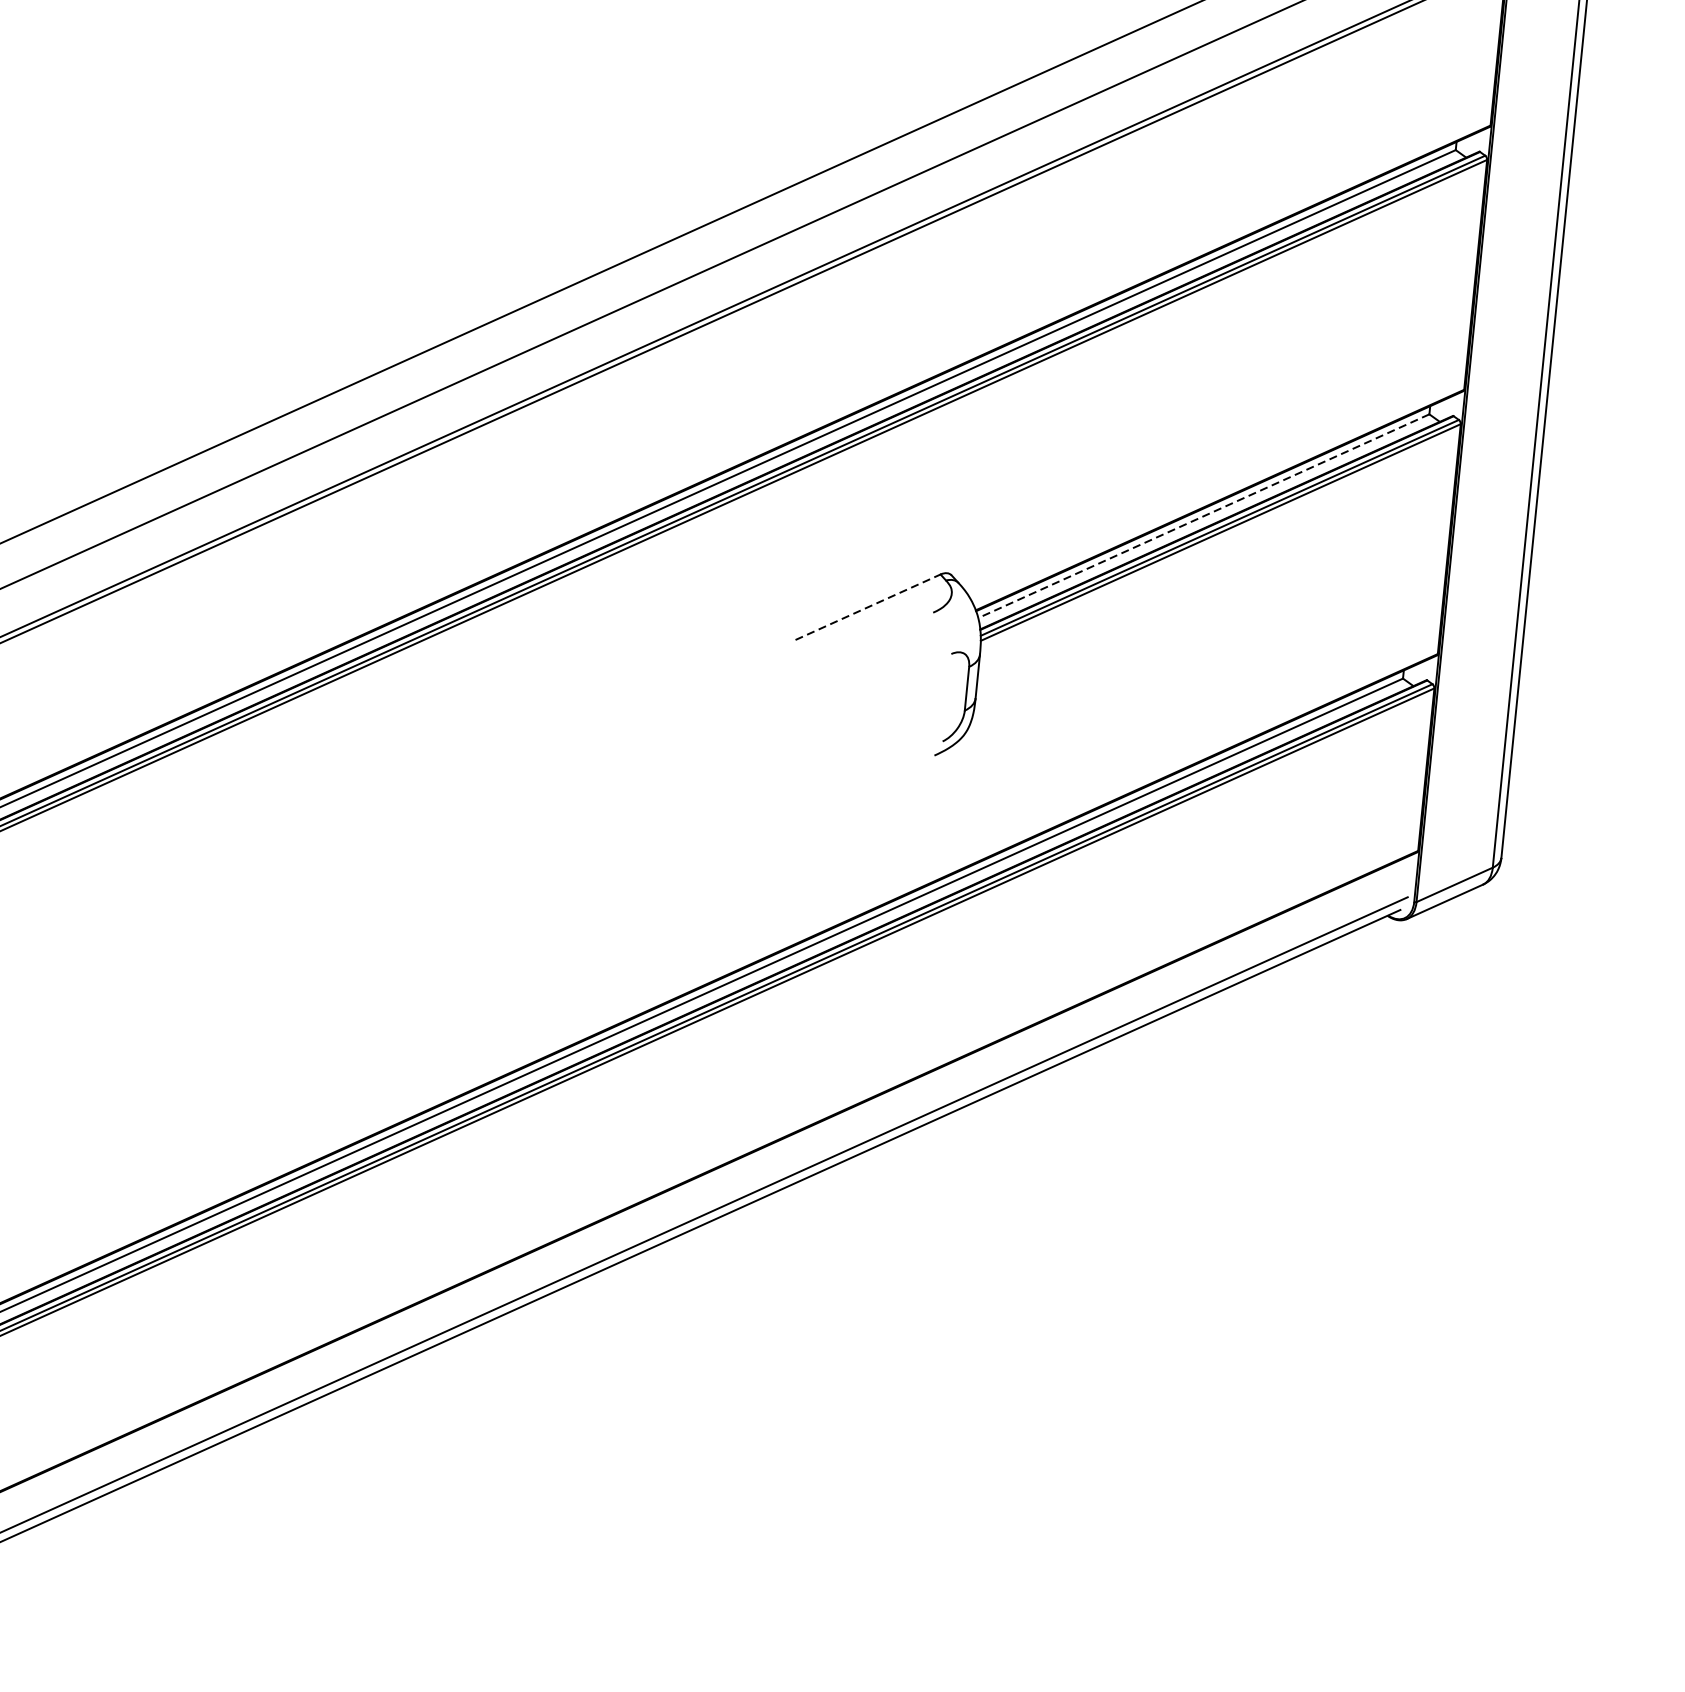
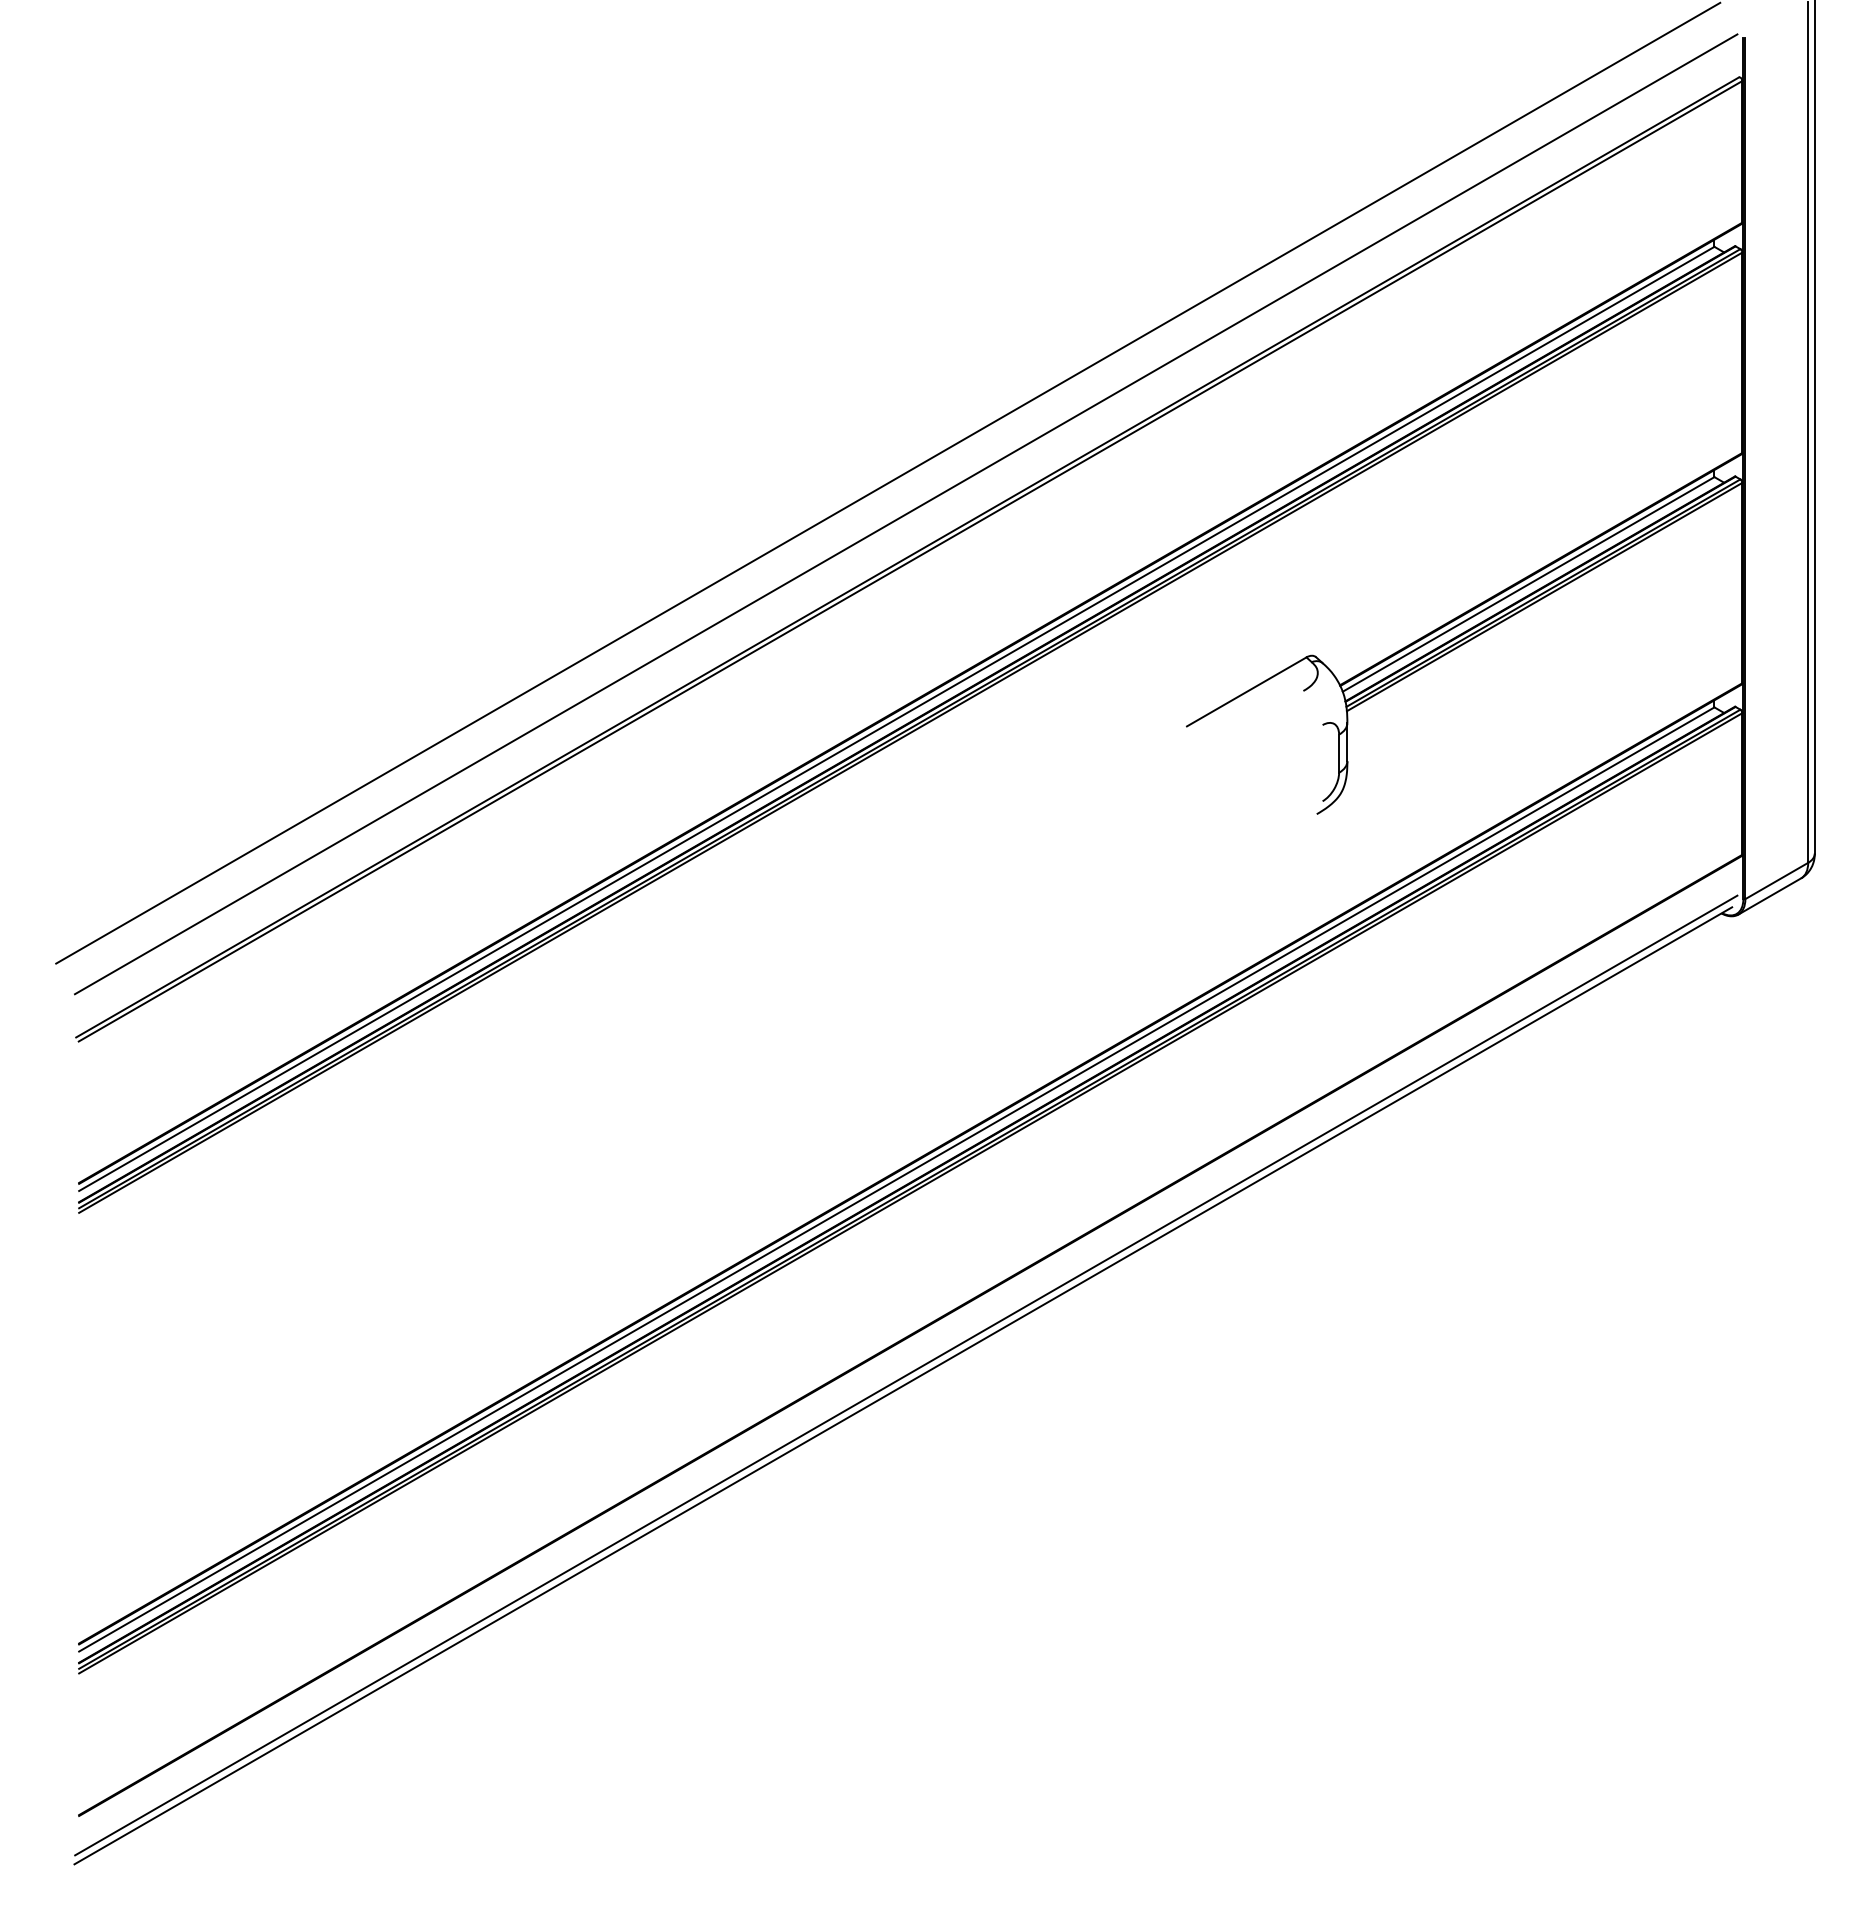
line: (1203, 516) -> (1528, 584), dashed -> solid
line: (869, 606) -> (1247, 691), dashed -> solid

